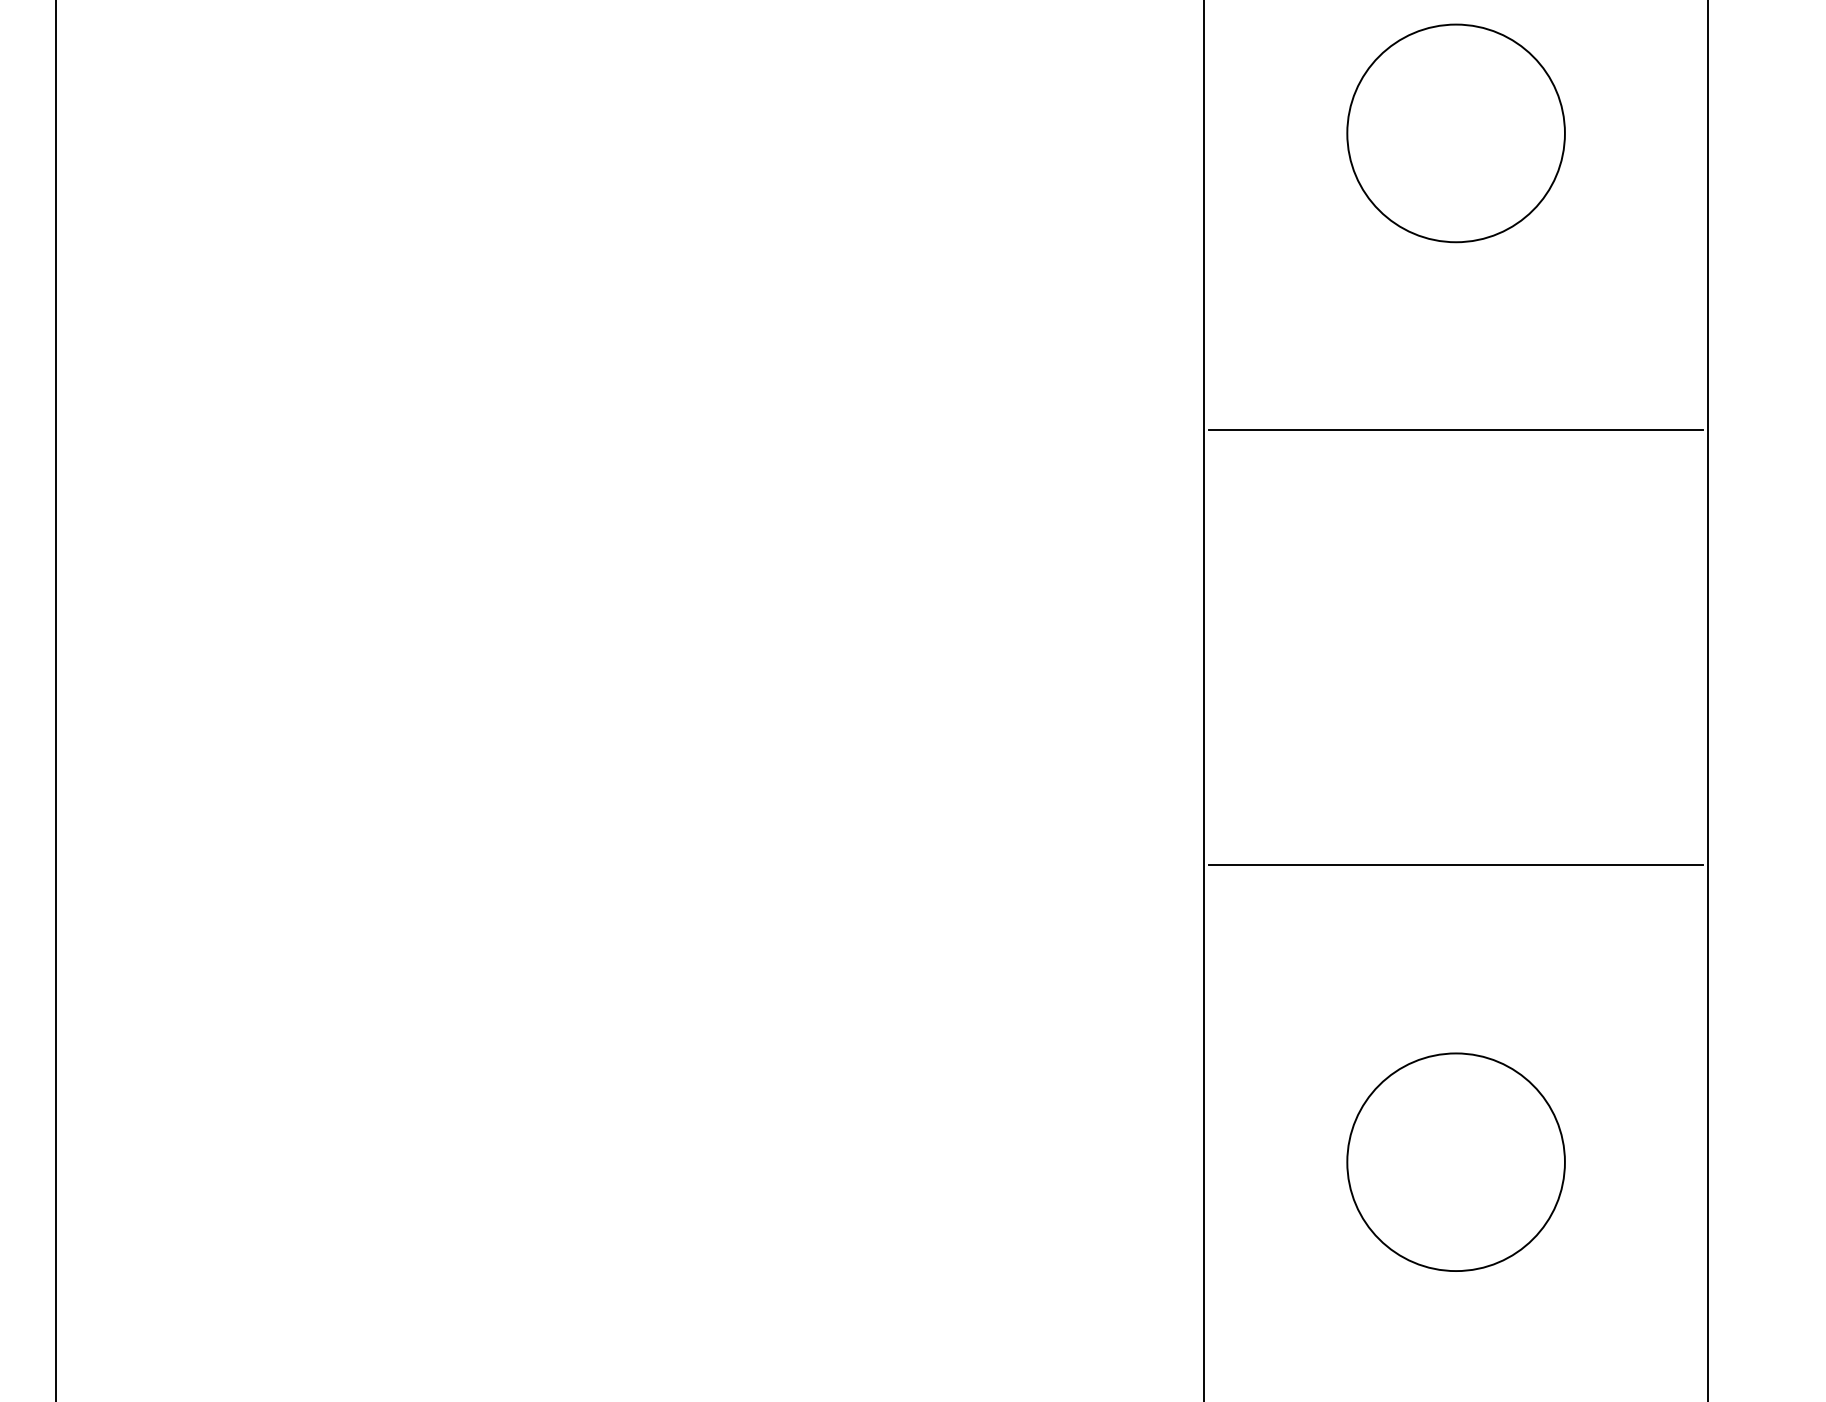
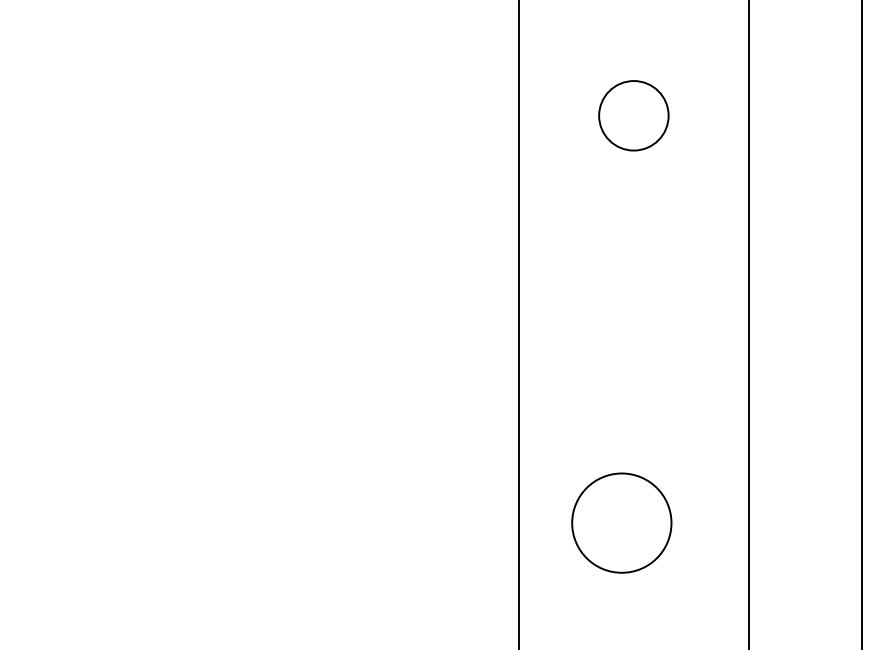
circle: (1455, 132) -> (633, 115), size x0.7
line: (1455, 431) -> (633, 251), removed
line: (1455, 864) -> (633, 449), removed
circle: (1455, 1160) -> (621, 522), moved

